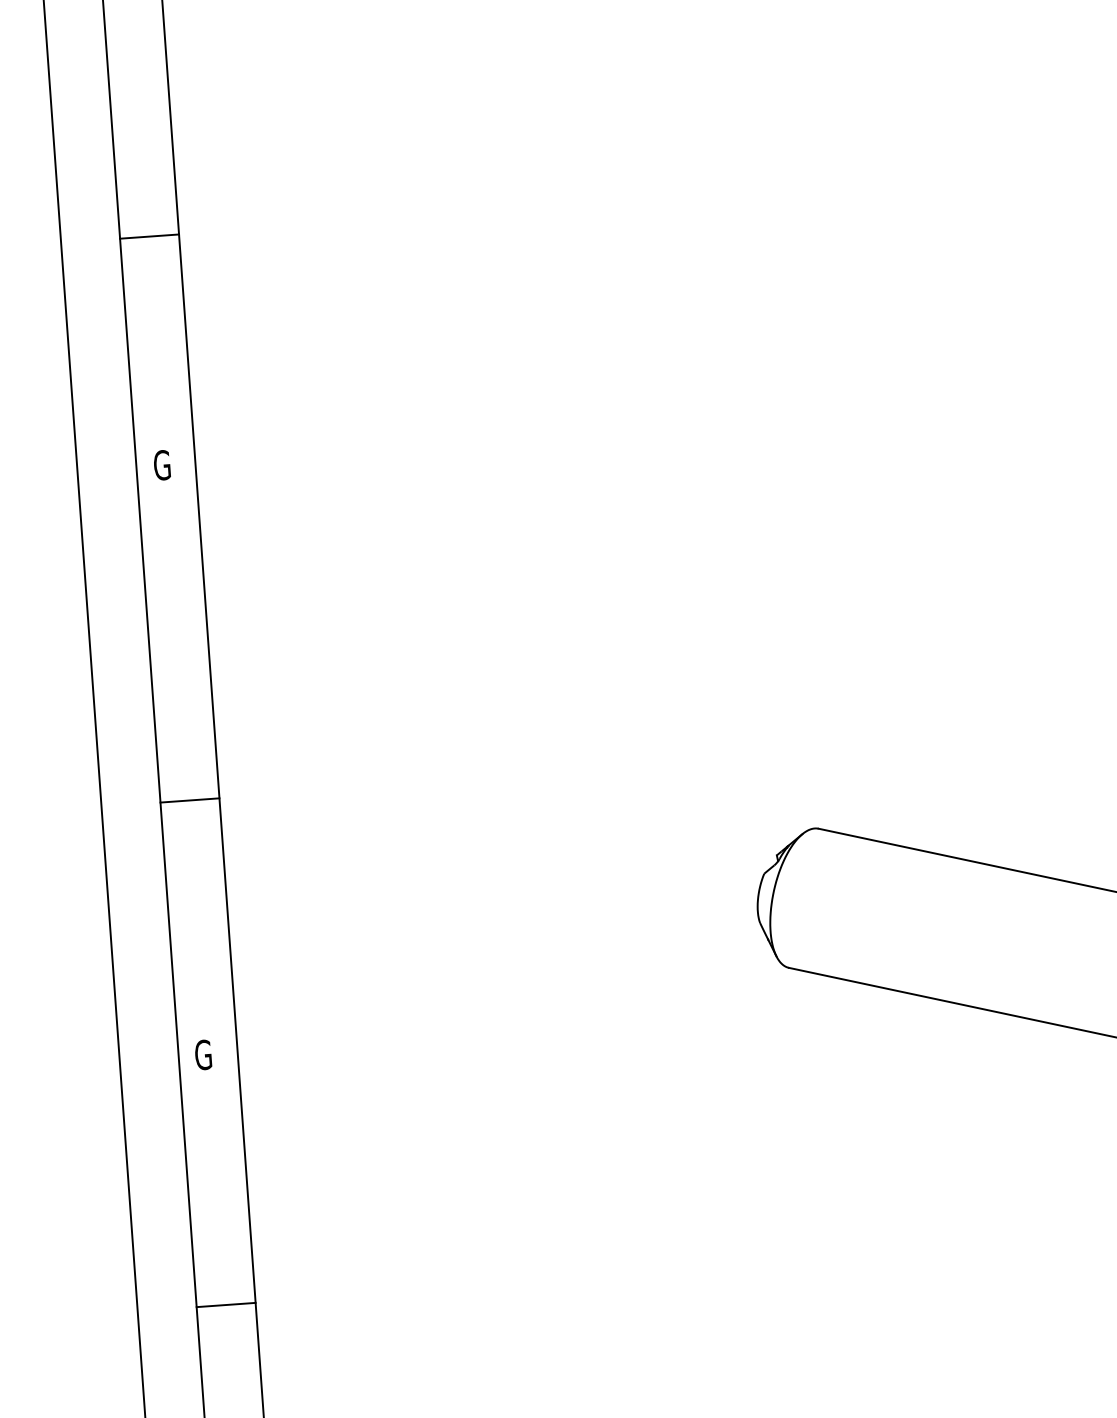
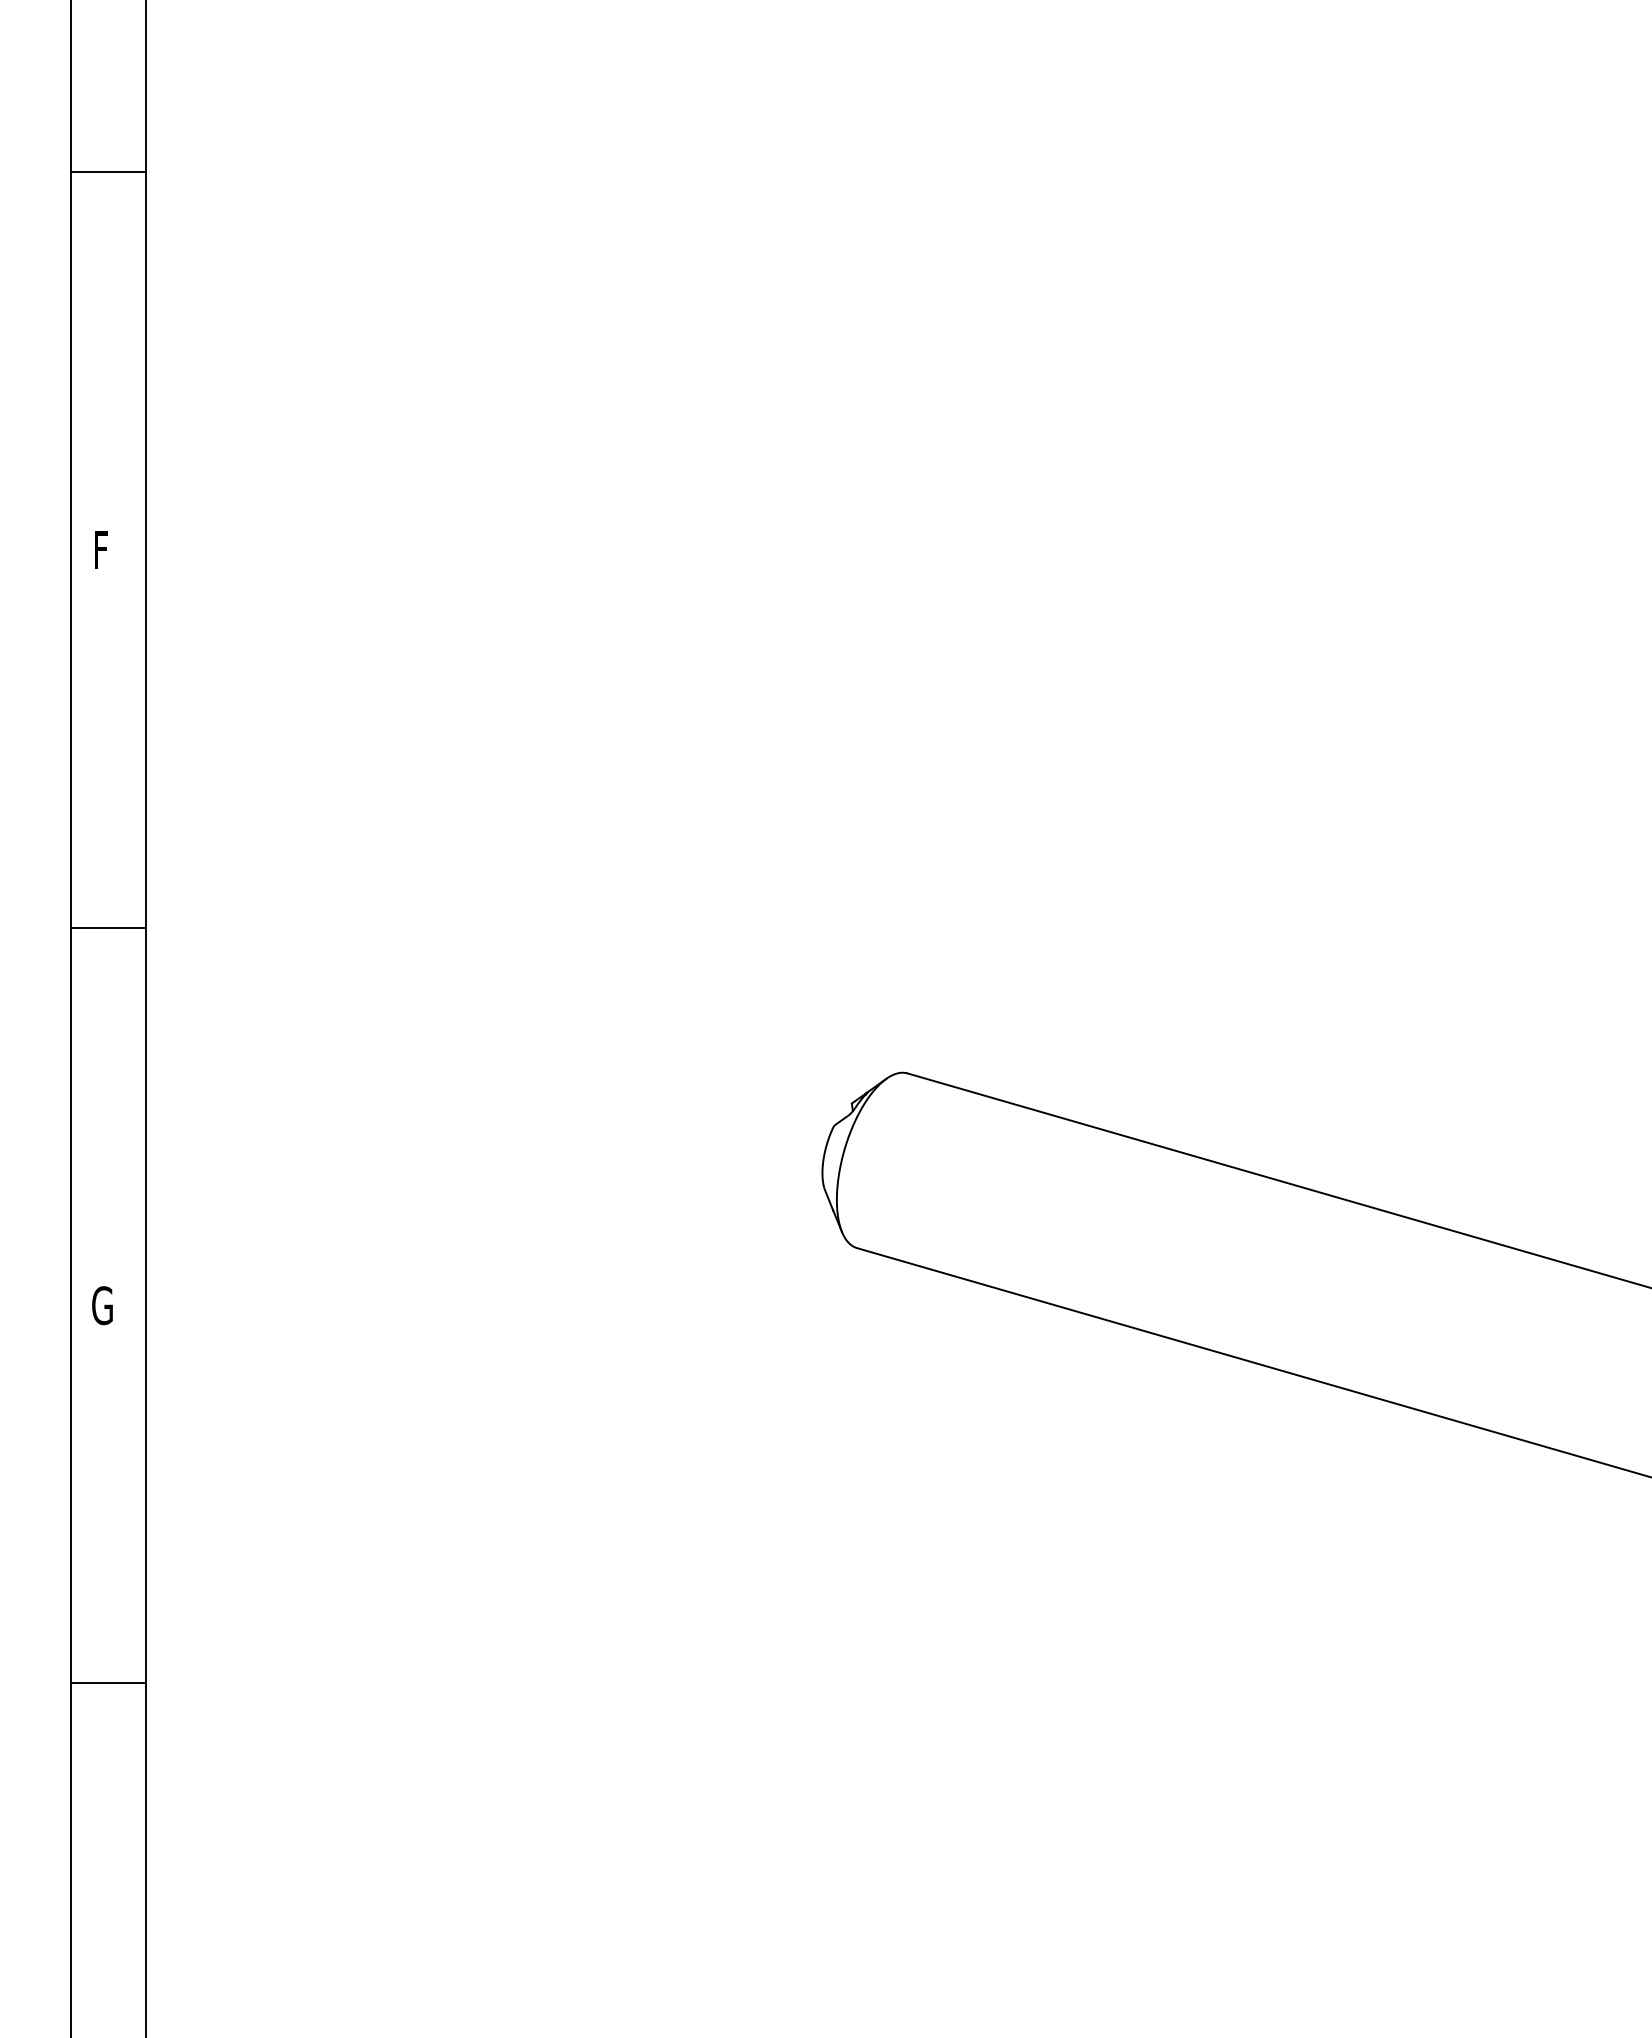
line: (149, 236) -> (108, 172), moved
text: (161, 464) -> (103, 549), G -> F
line: (189, 800) -> (108, 927), moved
line: (226, 1305) -> (108, 1683), moved

